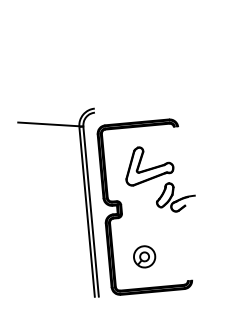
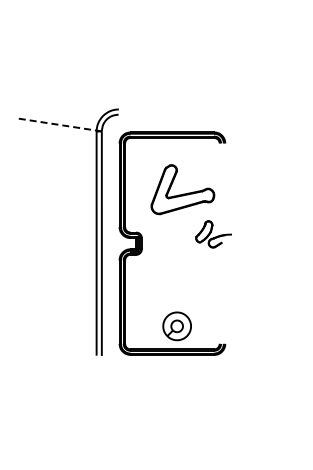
line: (50, 124) -> (59, 124), solid -> dashed
part: (175, 197) -> (213, 234), size x0.7
part: (144, 257) -> (176, 326), moved

